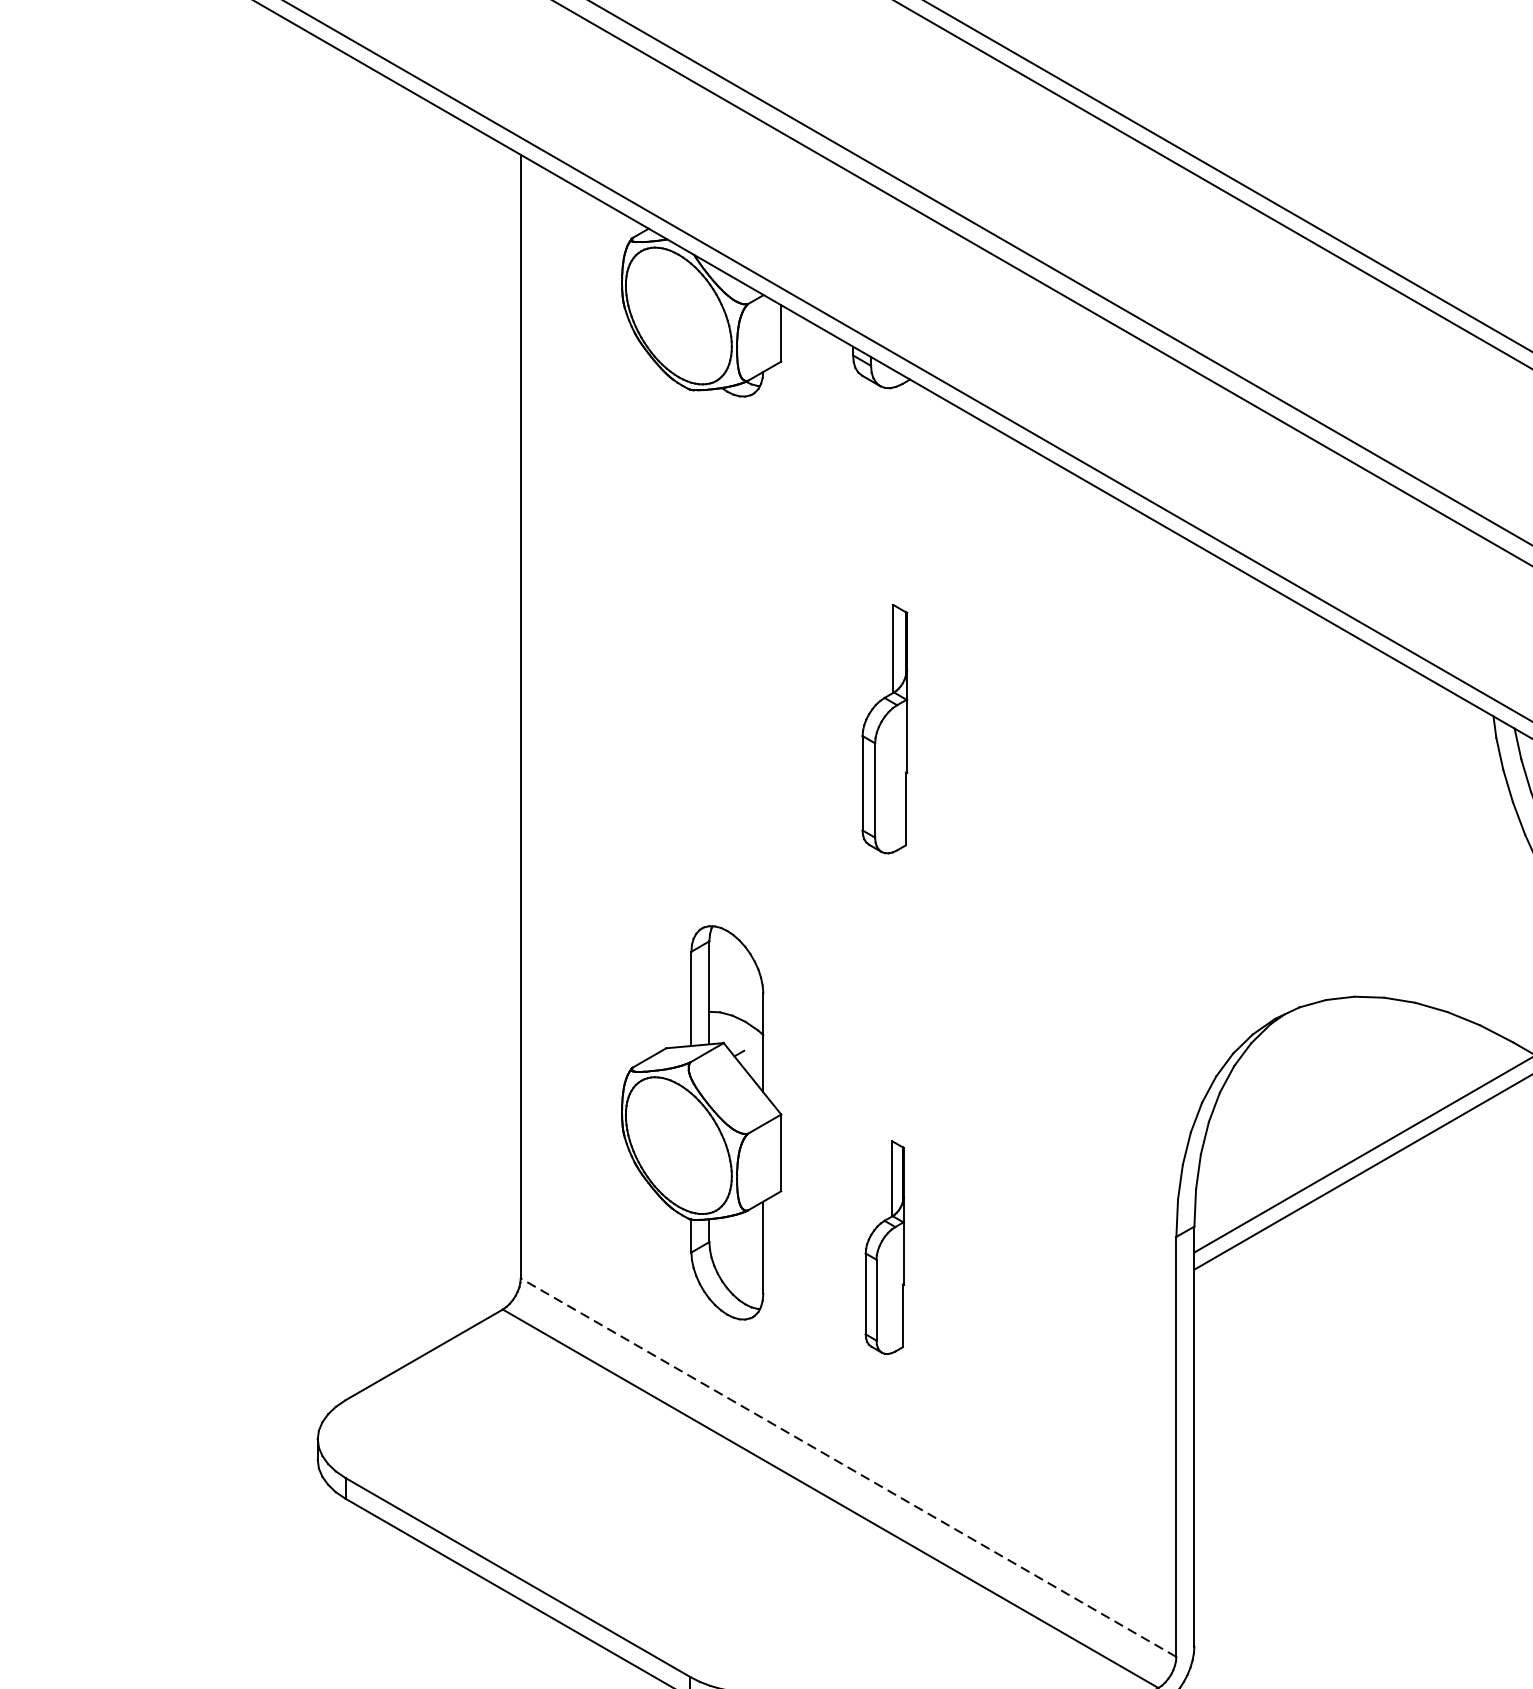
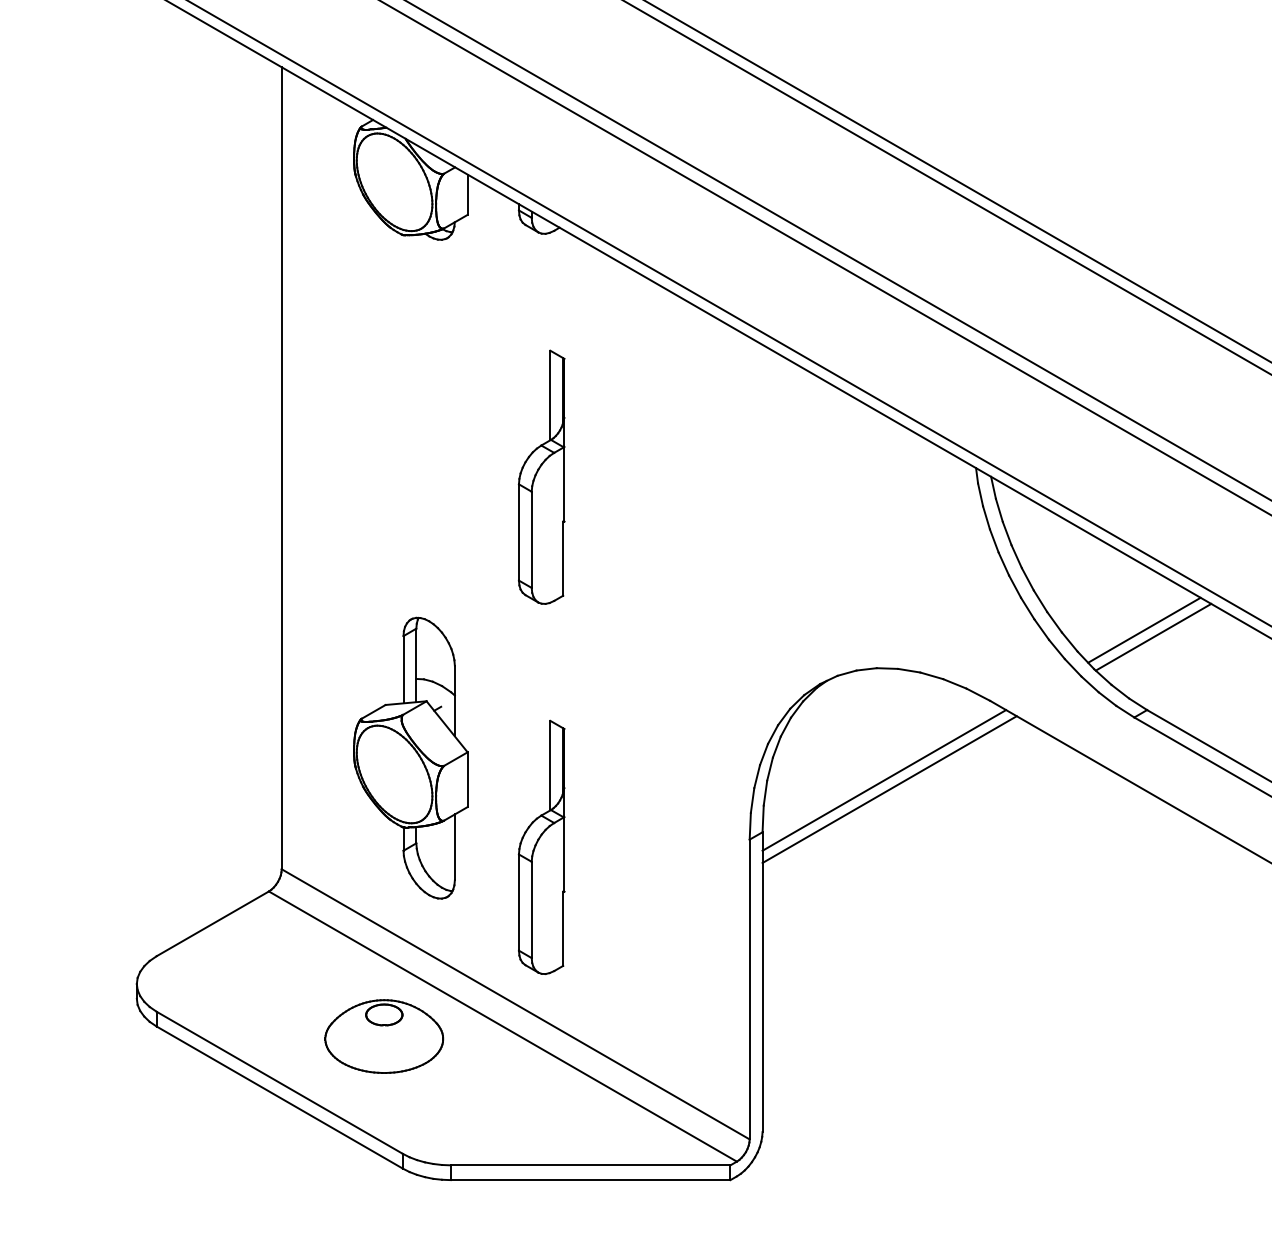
part: (884, 728) -> (541, 476), size x1.43
part: (884, 1246) -> (541, 846), size x1.67
line: (848, 1467) -> (515, 1004), dashed -> solid
part: (664, 1512) -> (384, 1036), added

